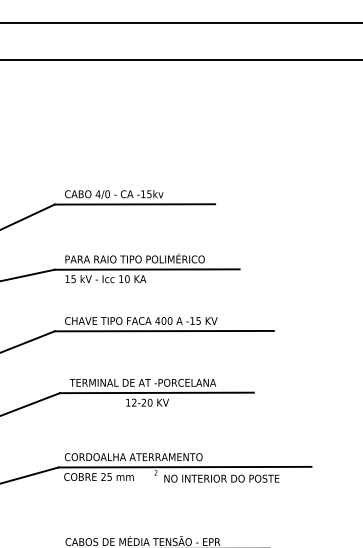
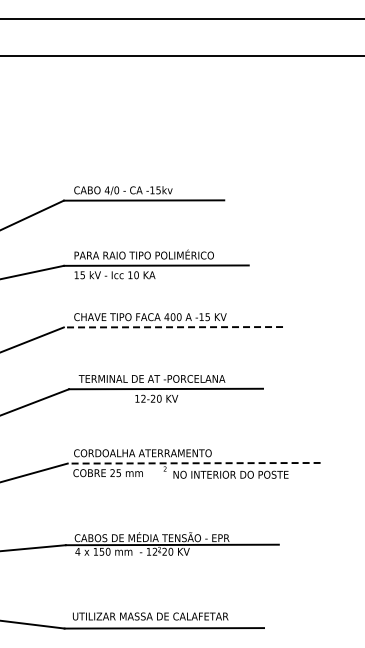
line: (164, 331) -> (173, 327), solid -> dashed
line: (184, 467) -> (193, 463), solid -> dashed

